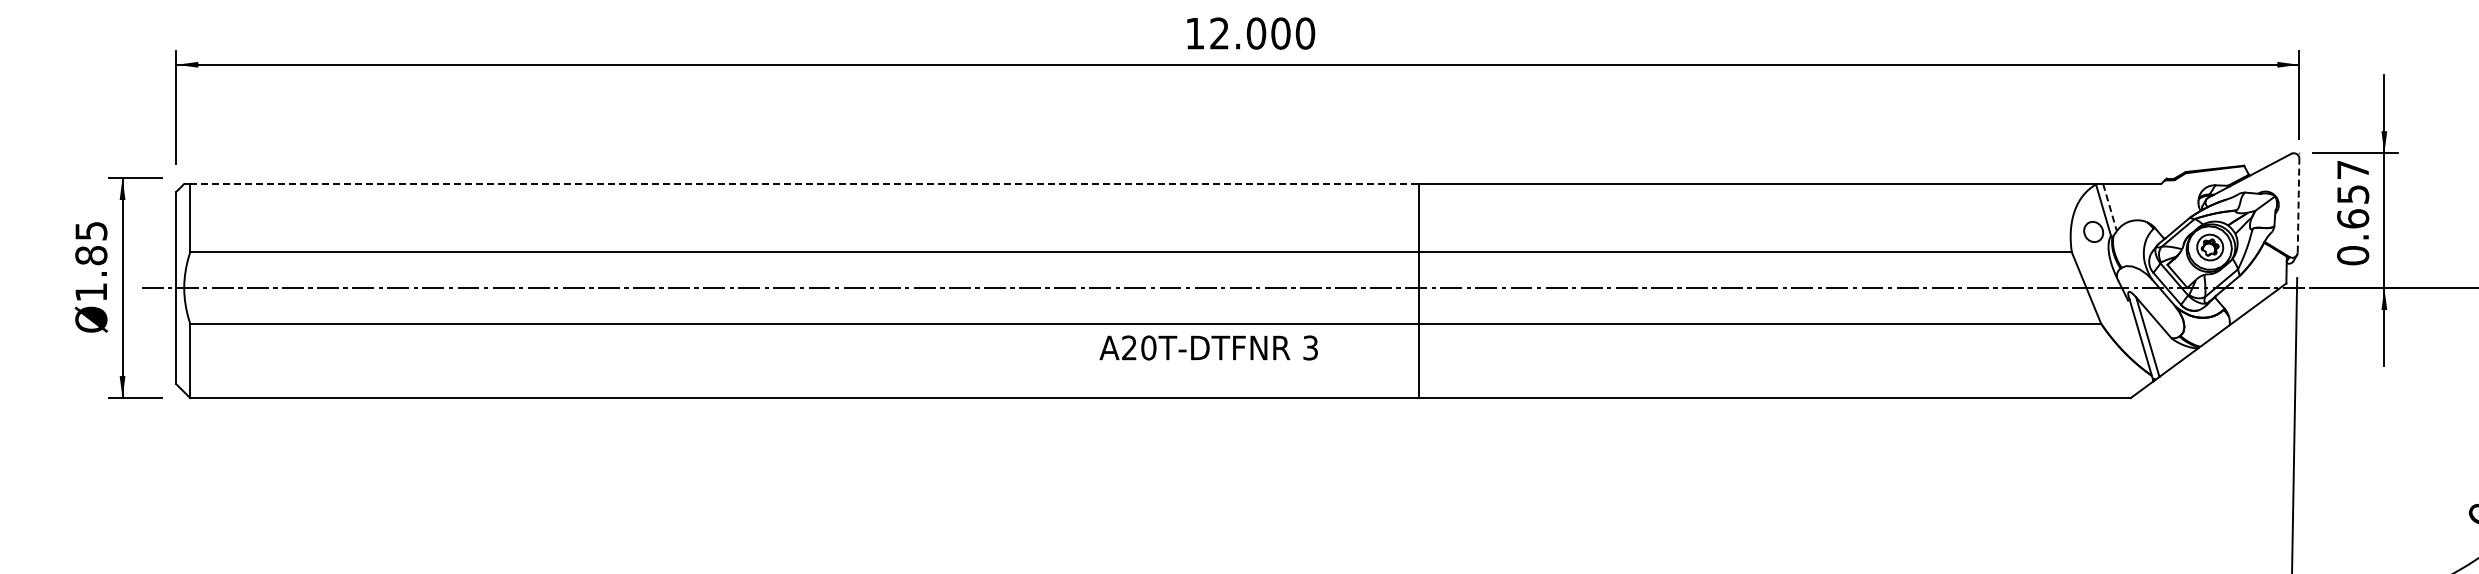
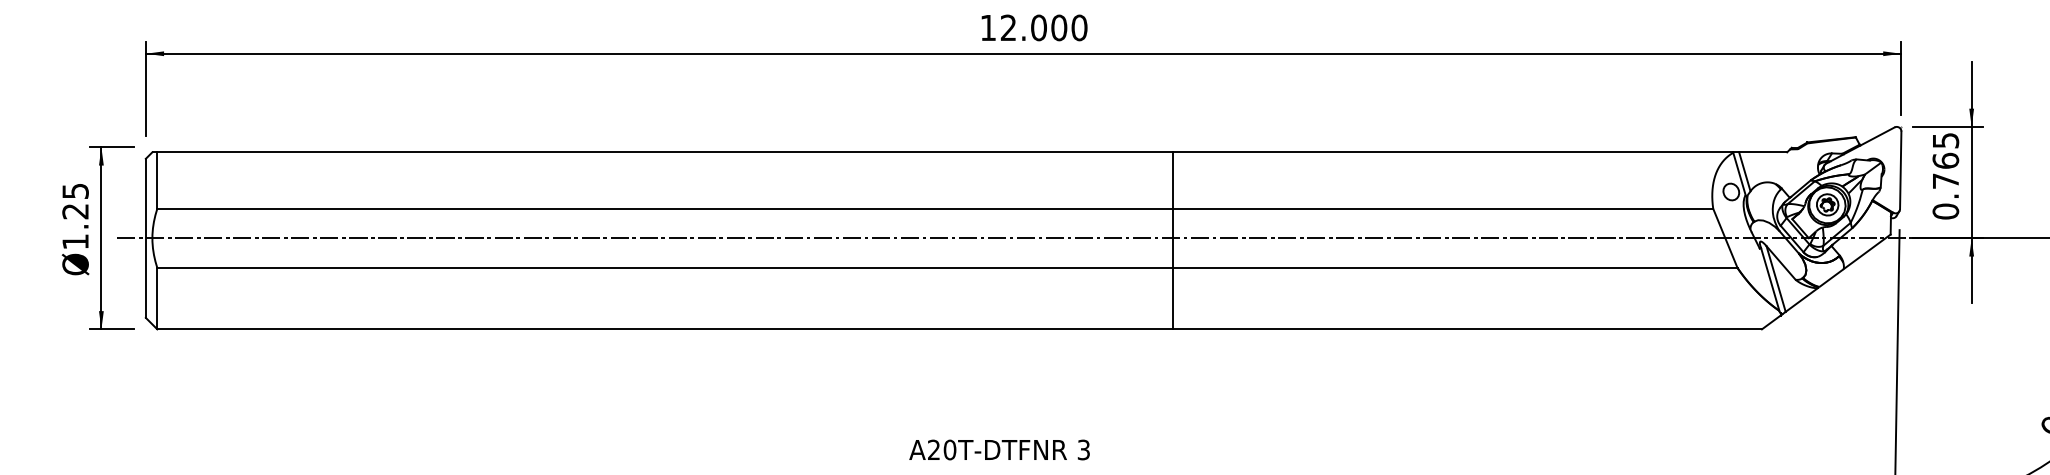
line: (805, 184) -> (666, 152), dashed -> solid
text: (2353, 194) -> (1946, 161), 0.657 -> 0.765
line: (2298, 205) -> (1900, 170), dashed -> solid
line: (2110, 207) -> (1745, 171), dashed -> solid
text: (91, 255) -> (75, 211), Ø1.85 -> Ø1.25
text: (1208, 347) -> (999, 449), moved

